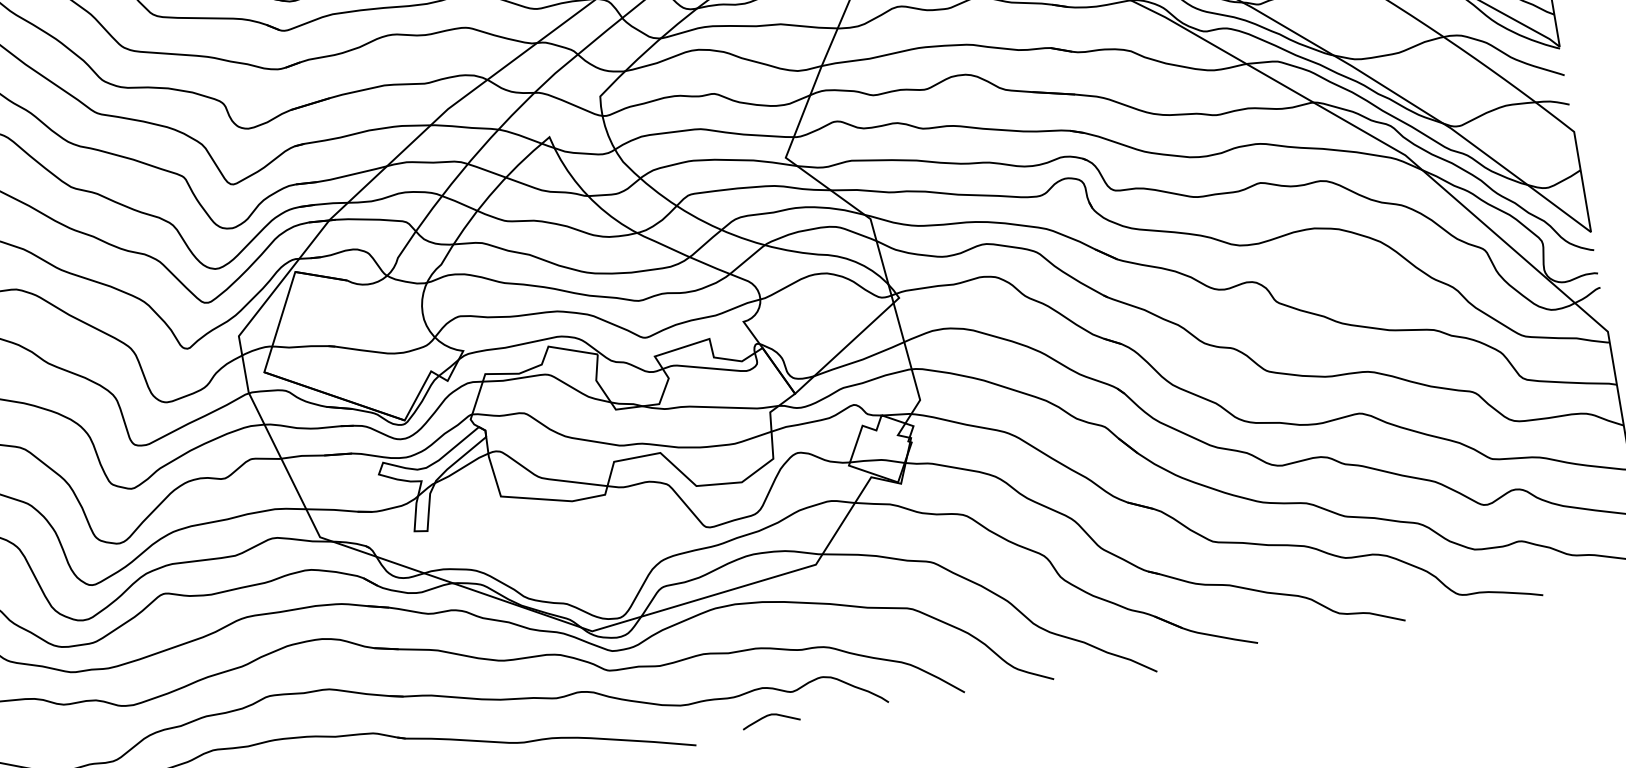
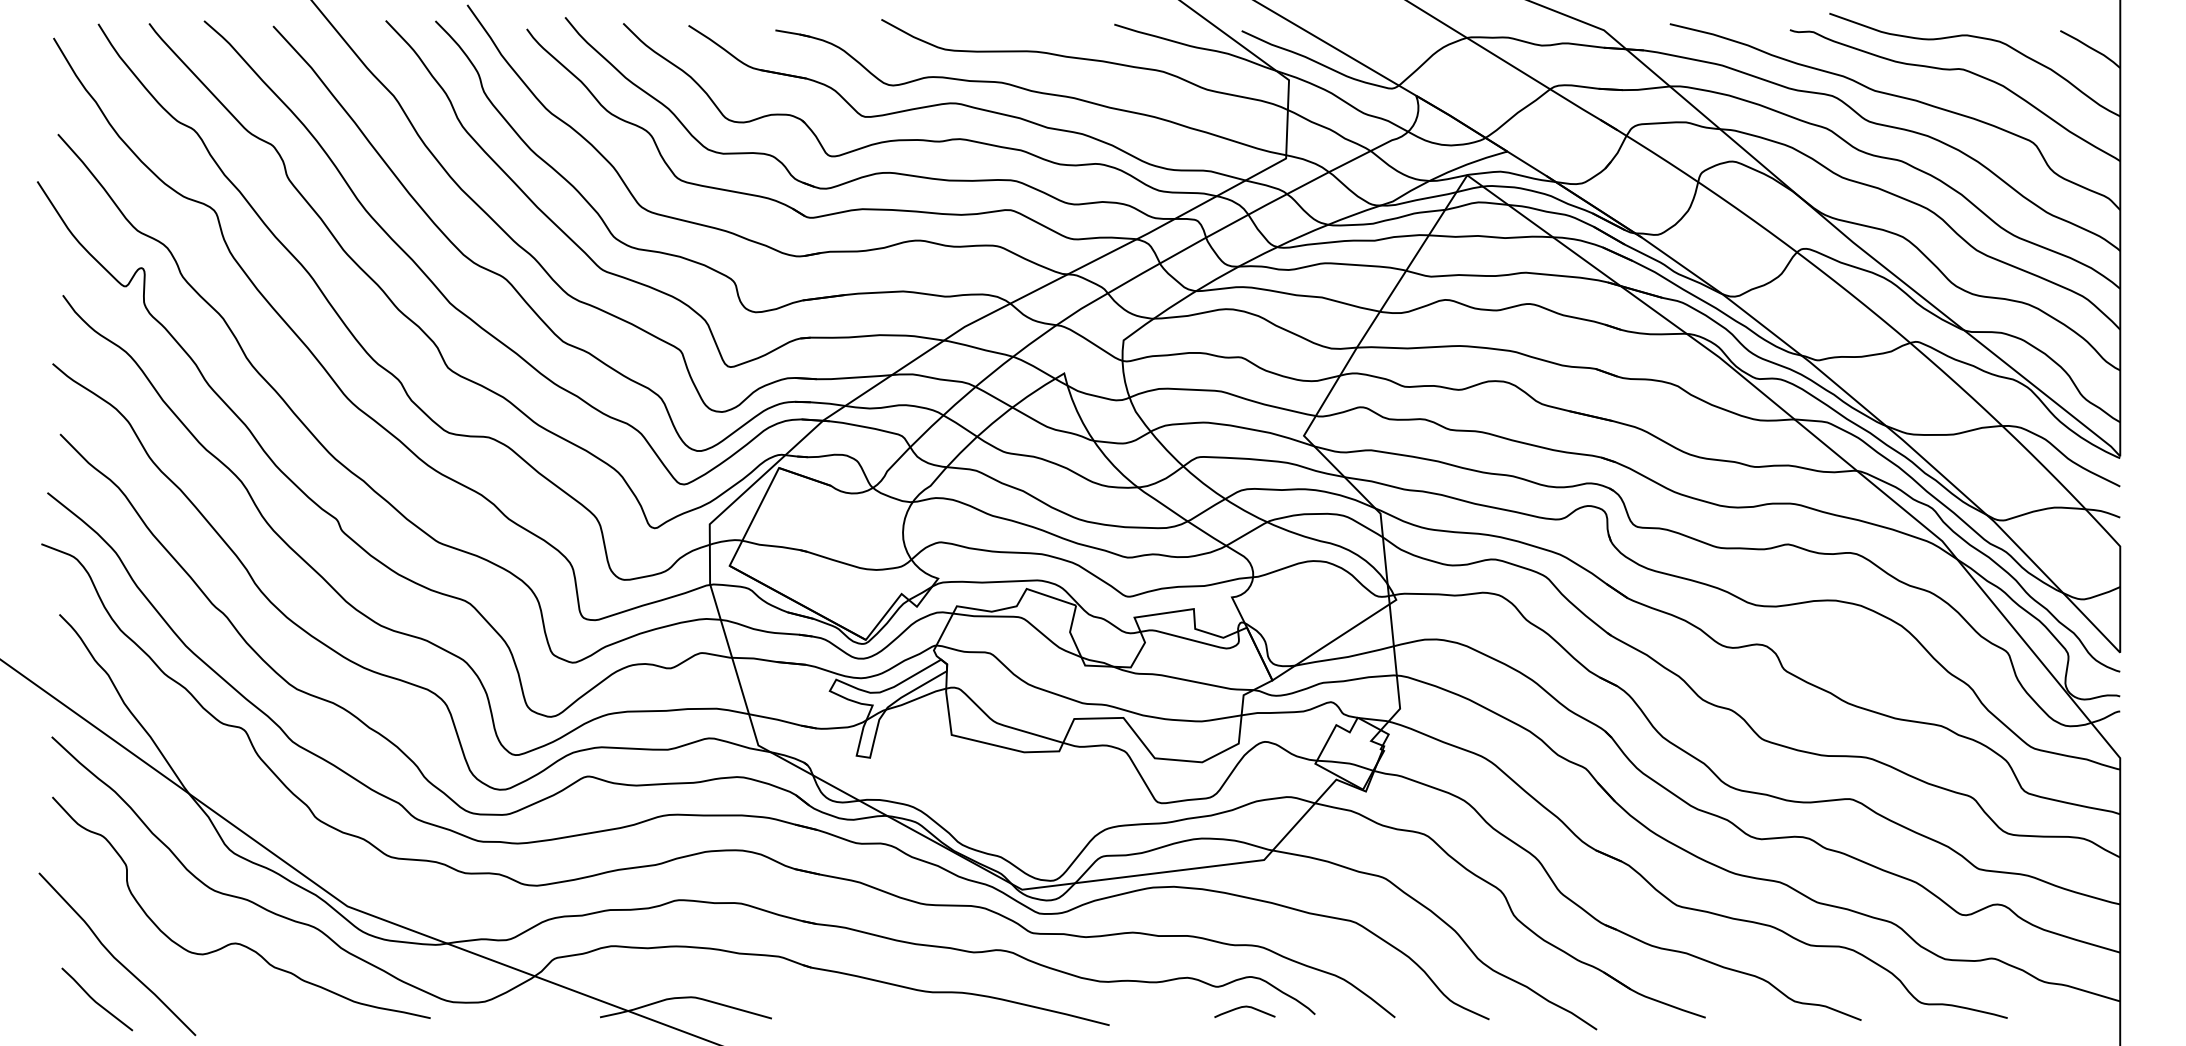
curve: (769, 715) -> (1244, 1007), moved

